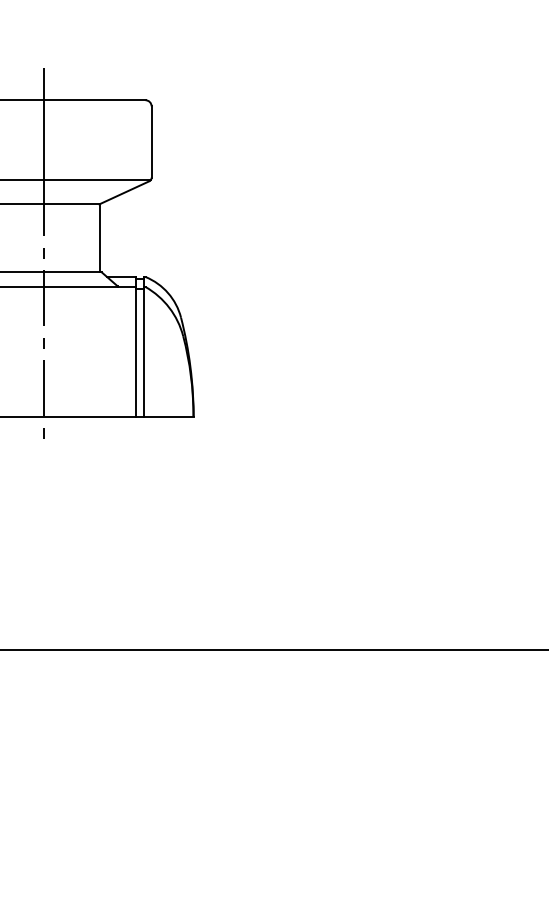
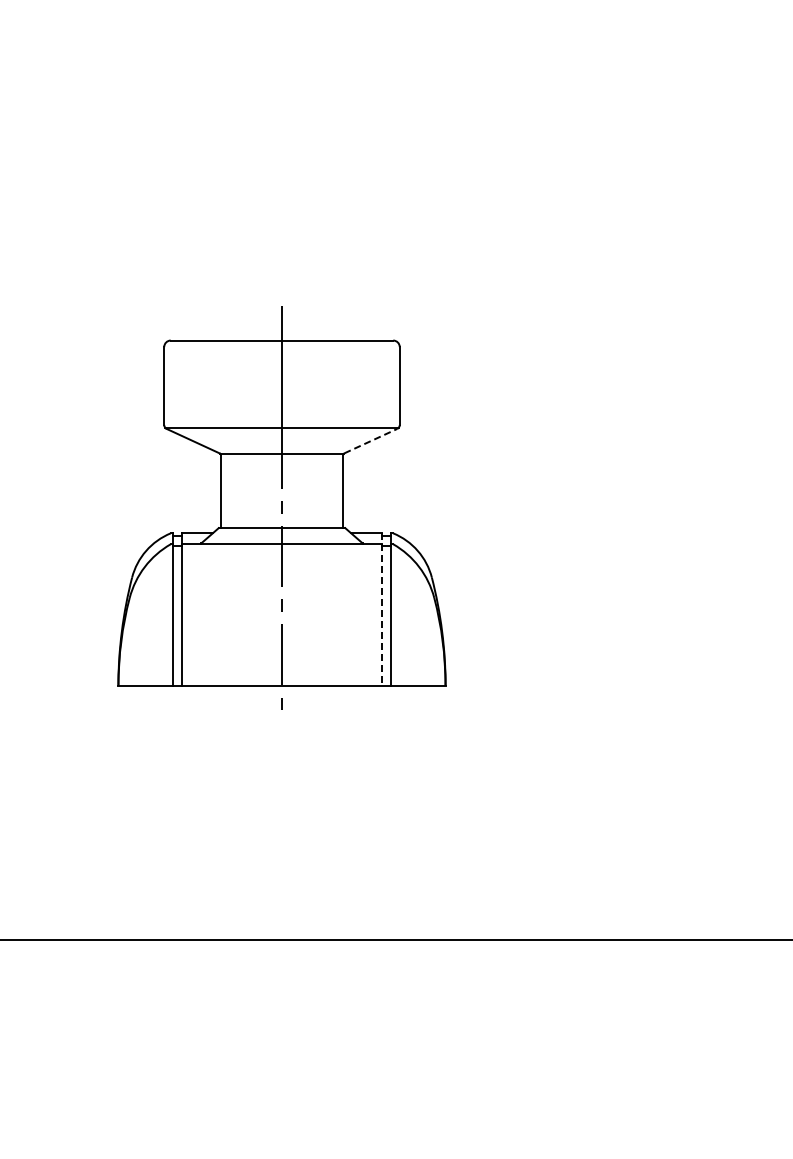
line: (125, 191) -> (371, 440), solid -> dashed
line: (135, 347) -> (382, 610), solid -> dashed

